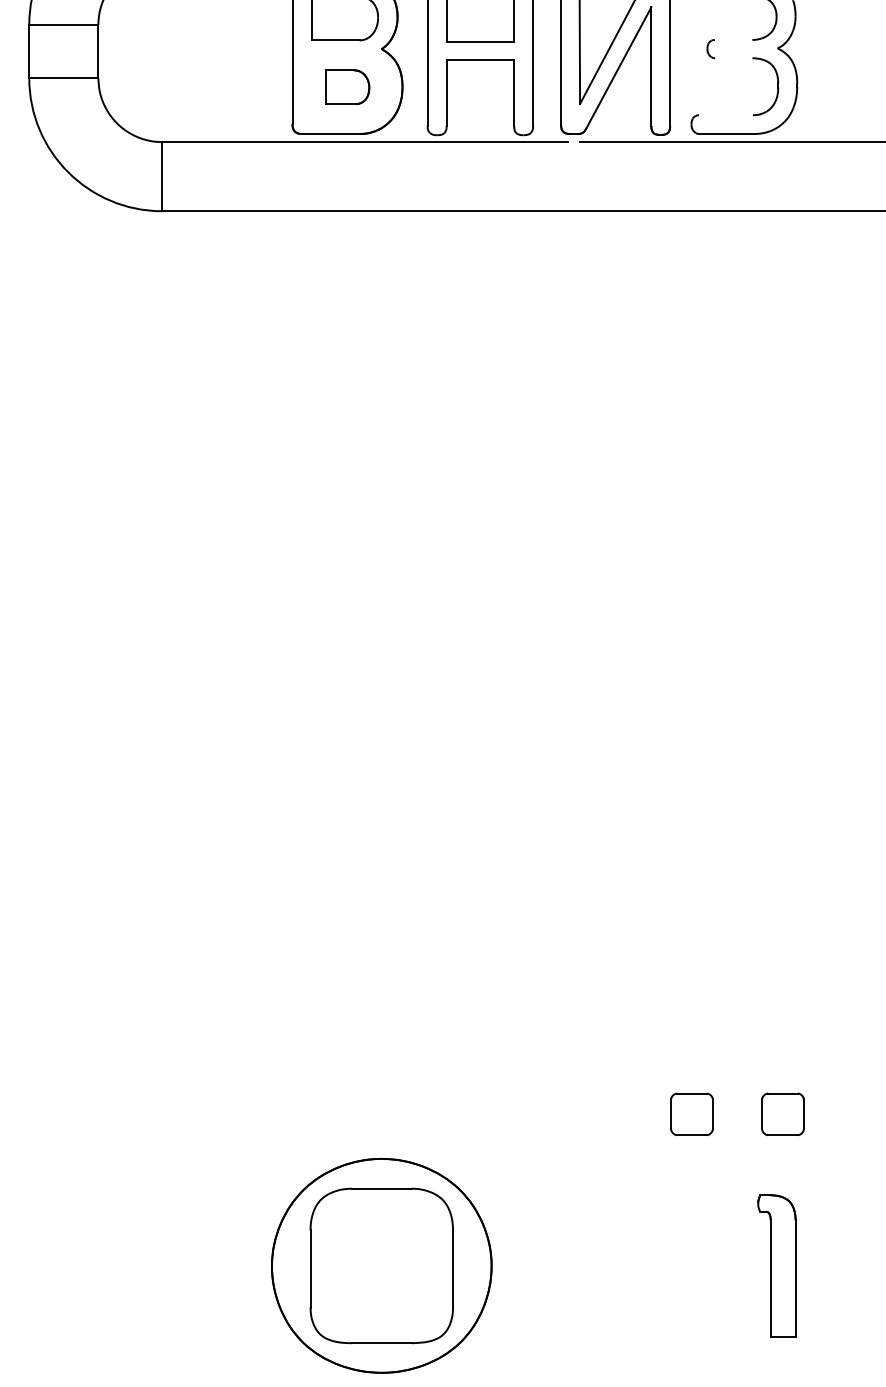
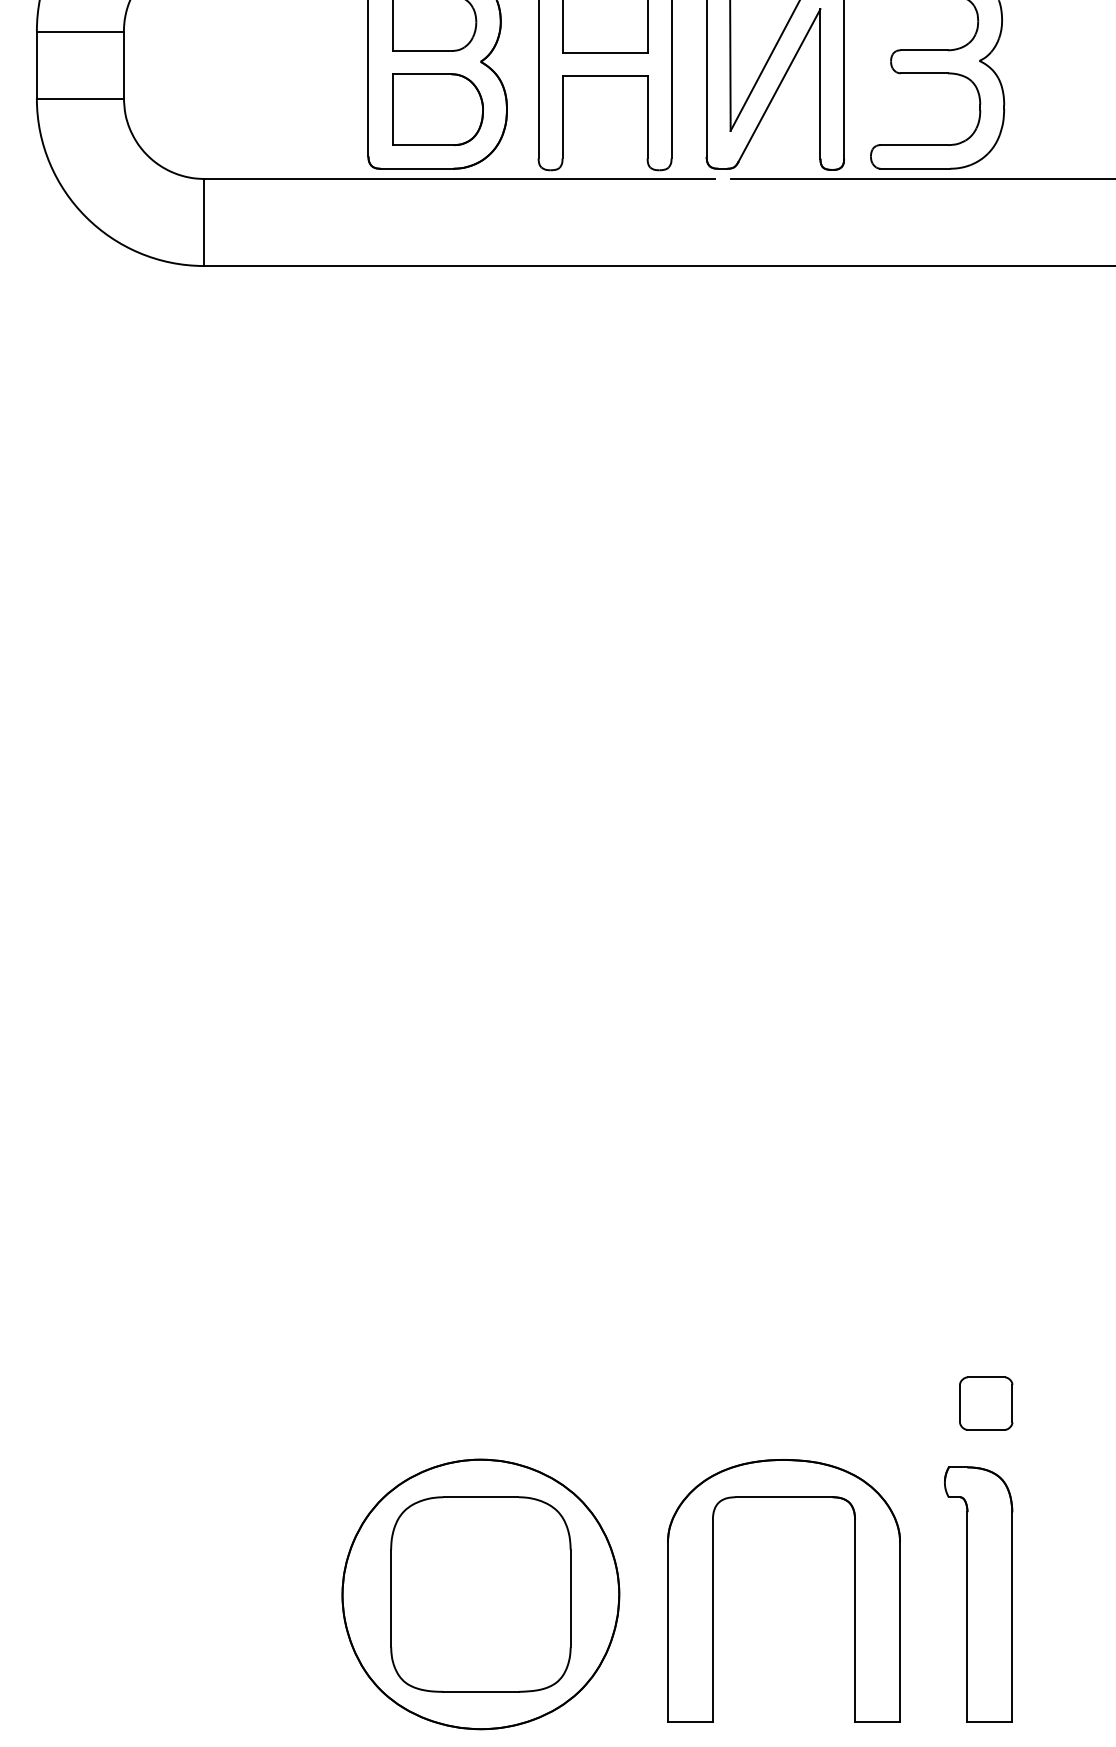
line: (733, 39) -> (923, 49), added
line: (733, 58) -> (923, 73), added
part: (347, 87) -> (437, 110), size x1.67
line: (725, 115) -> (913, 145), added
part: (691, 1113) -> (871, 1402), removed
part: (566, 1262) -> (713, 1590), added
part: (776, 1265) -> (978, 1593), size x1.43

